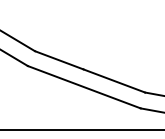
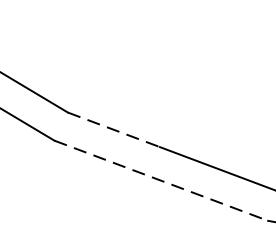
line: (59, 60) -> (114, 130), solid -> dashed
line: (84, 87) -> (161, 181), solid -> dashed

